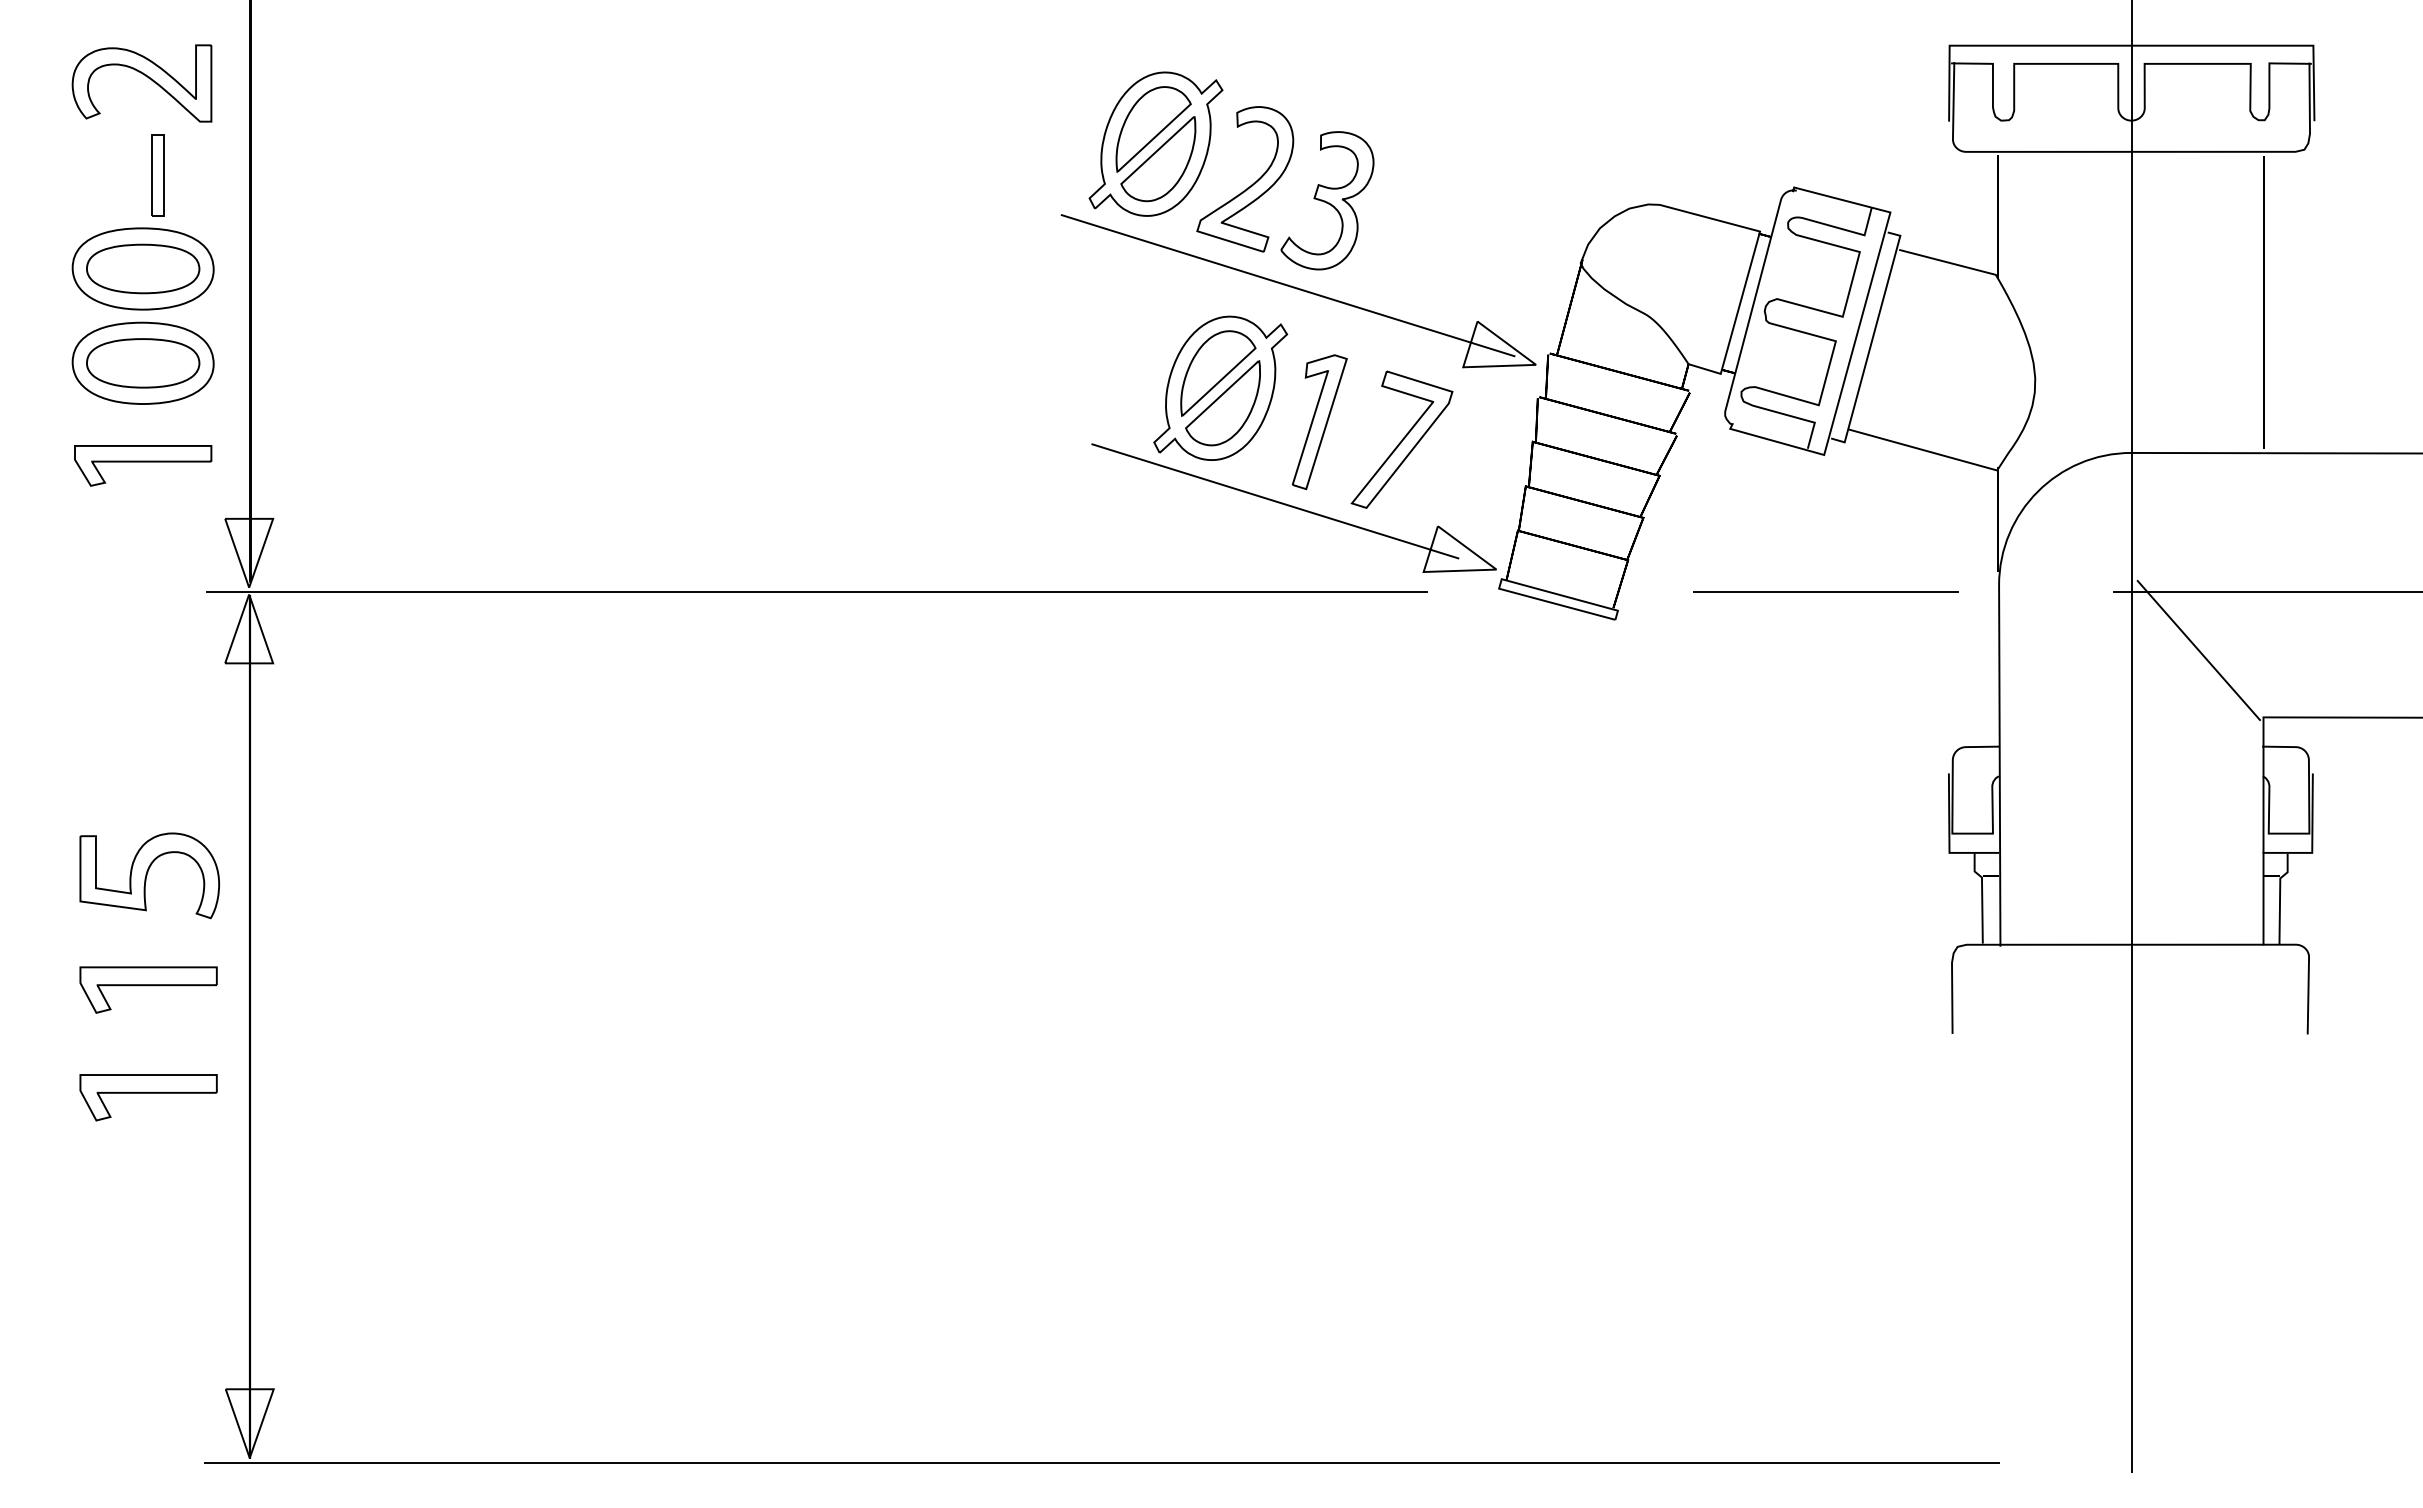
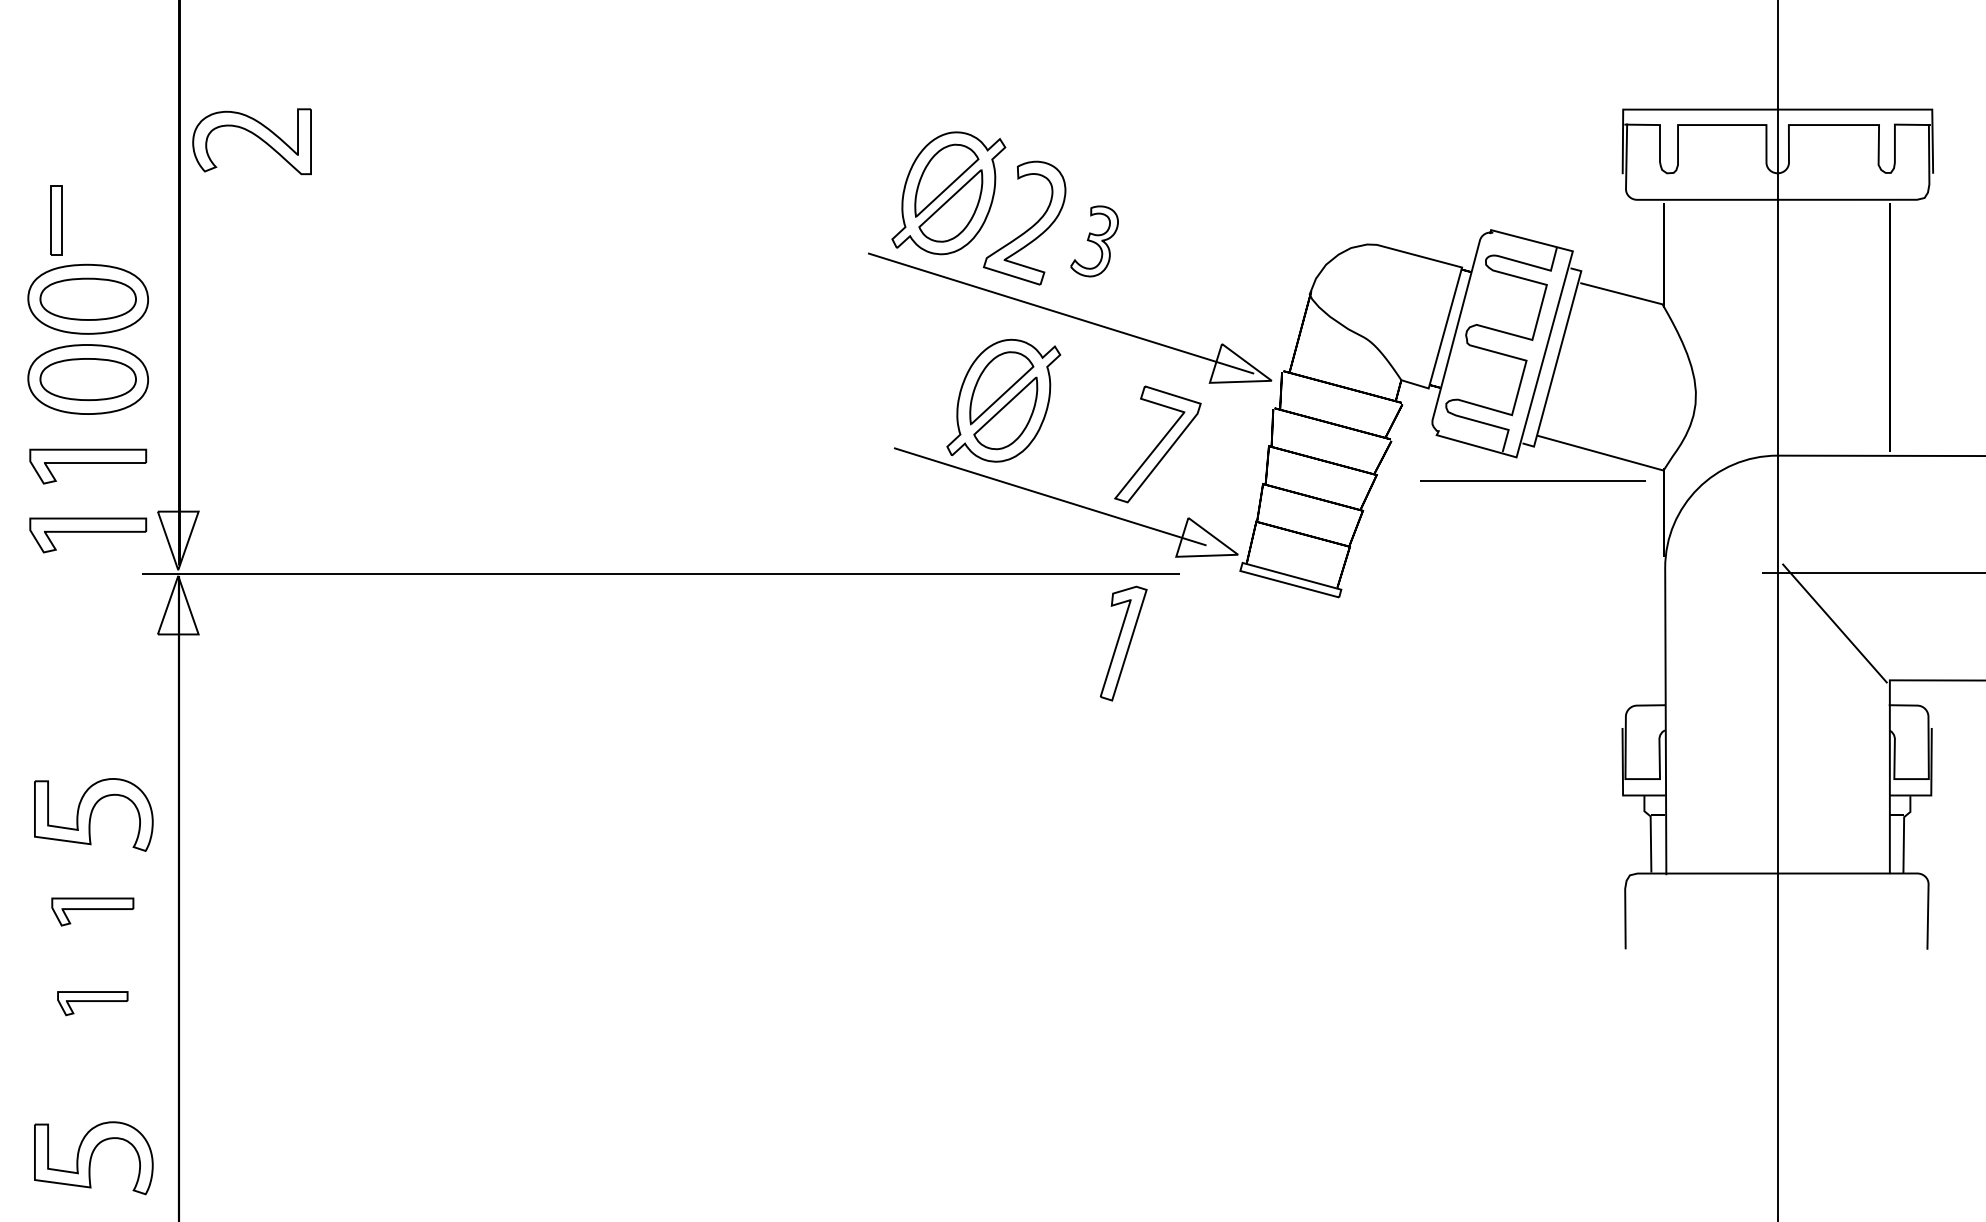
part: (145, 76) -> (255, 135), moved
part: (157, 175) -> (56, 219), moved
part: (1327, 200) -> (1094, 241), size x0.6
part: (1319, 422) -> (1123, 643), moved
part: (143, 546) -> (88, 535), added
line: (1825, 591) -> (1532, 479), moved
part: (148, 989) -> (92, 911), size x0.7
part: (148, 1097) -> (92, 1003), size x0.6
part: (149, 1279) -> (93, 1157), added

